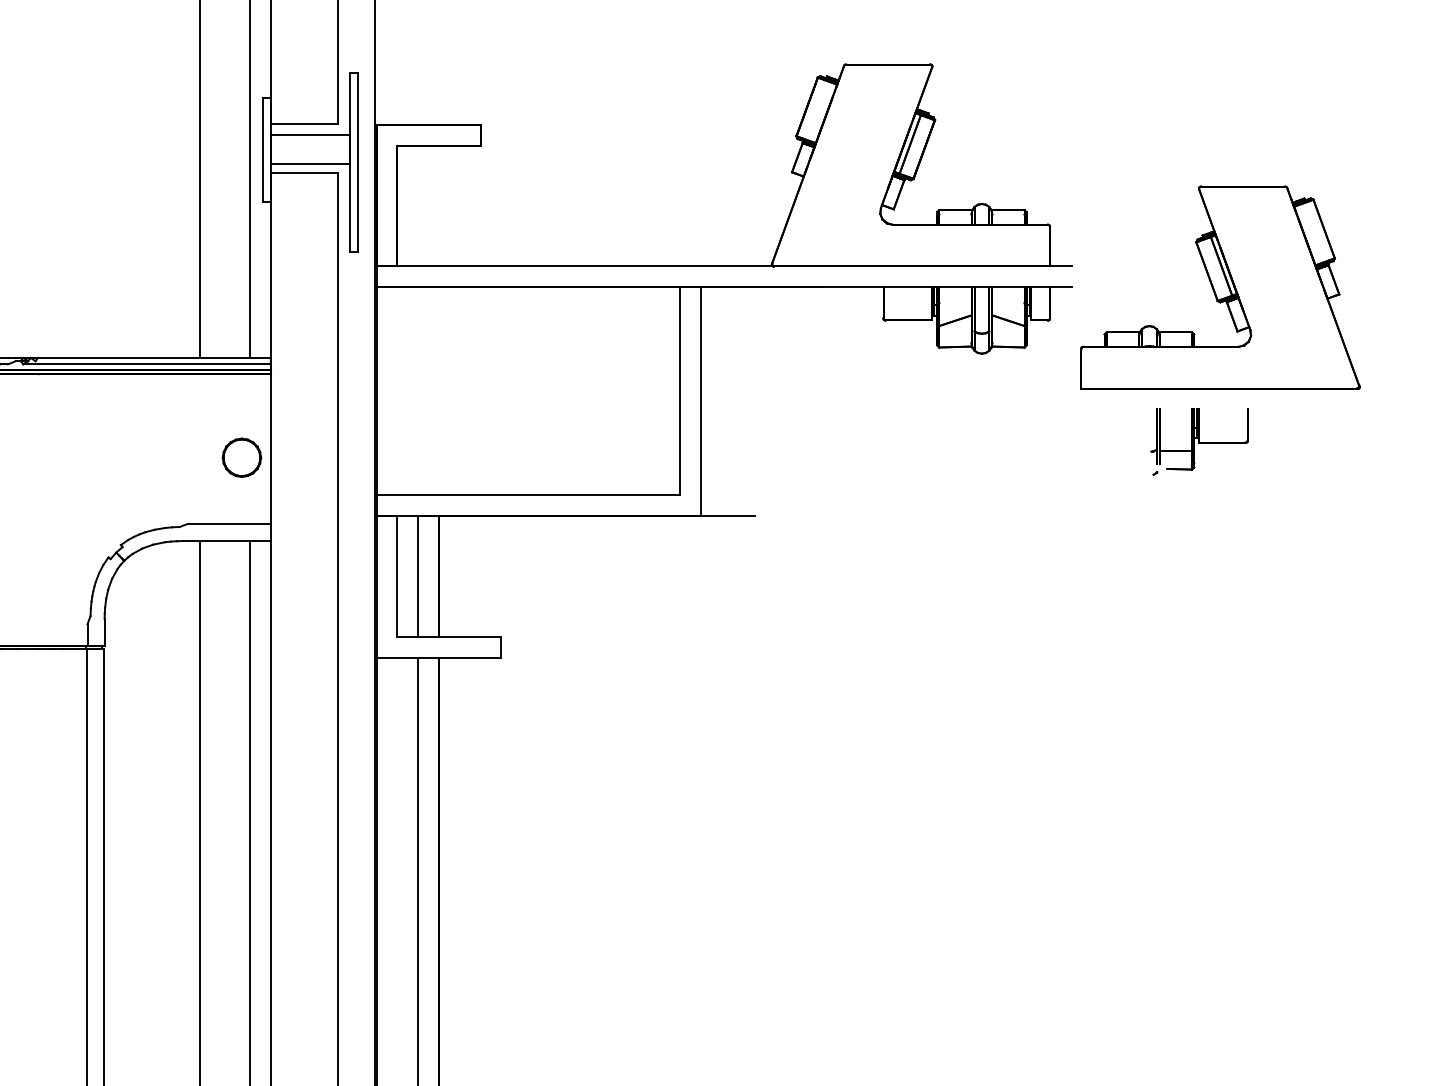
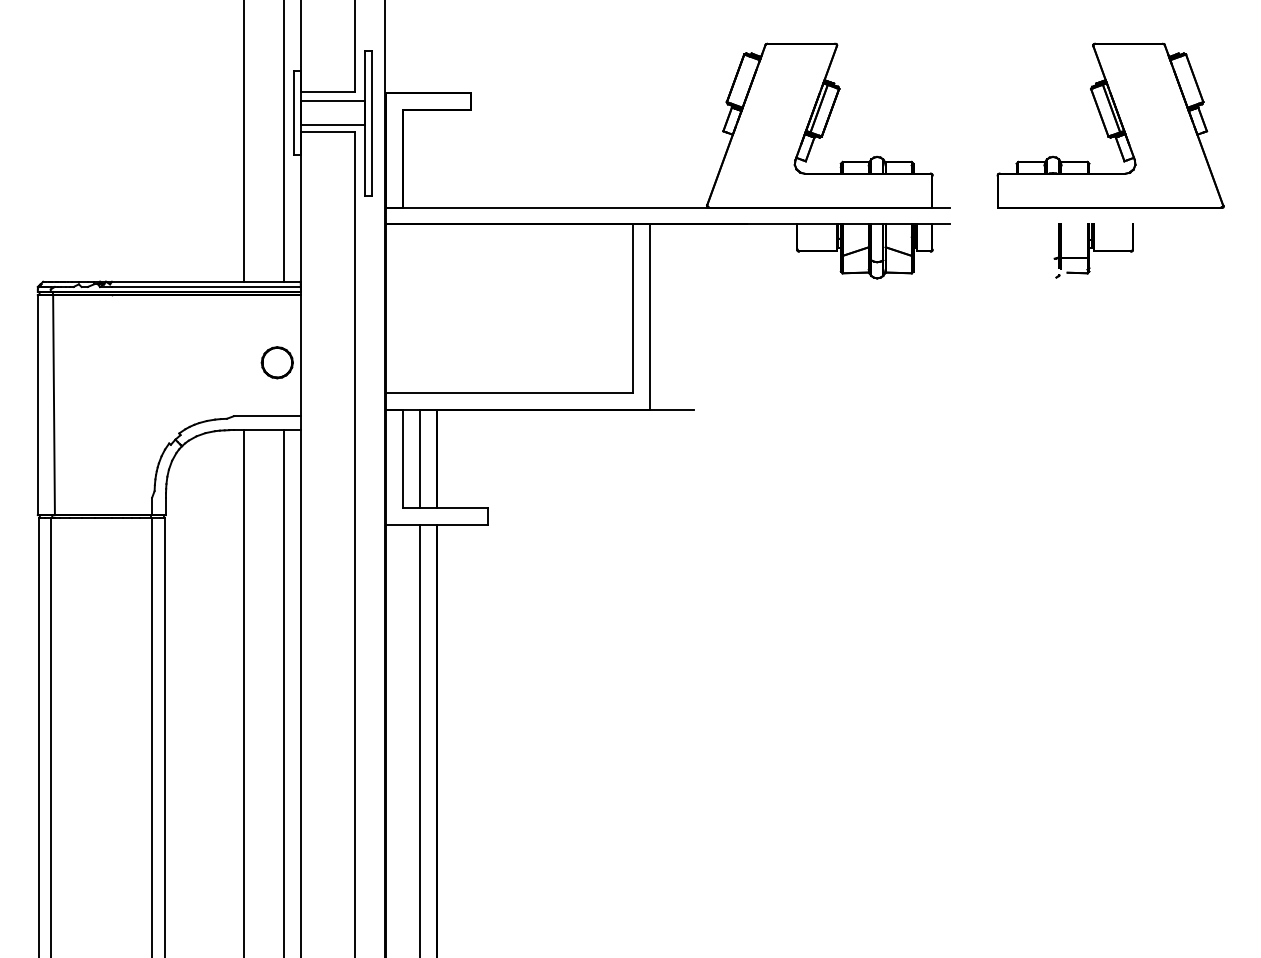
part: (1233, 325) -> (1121, 156), moved

